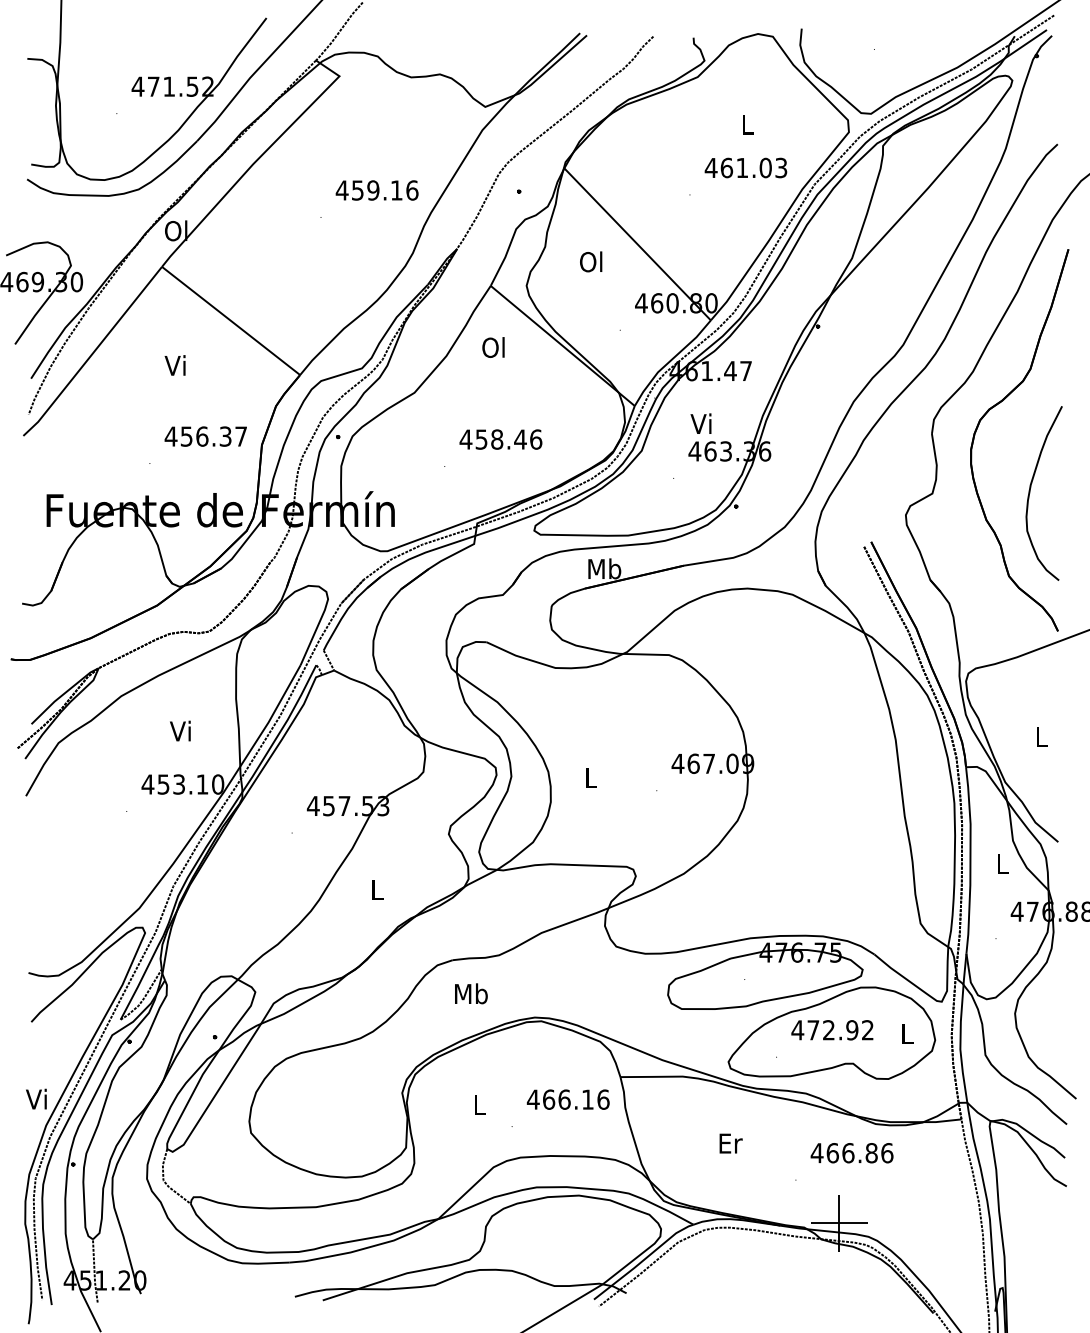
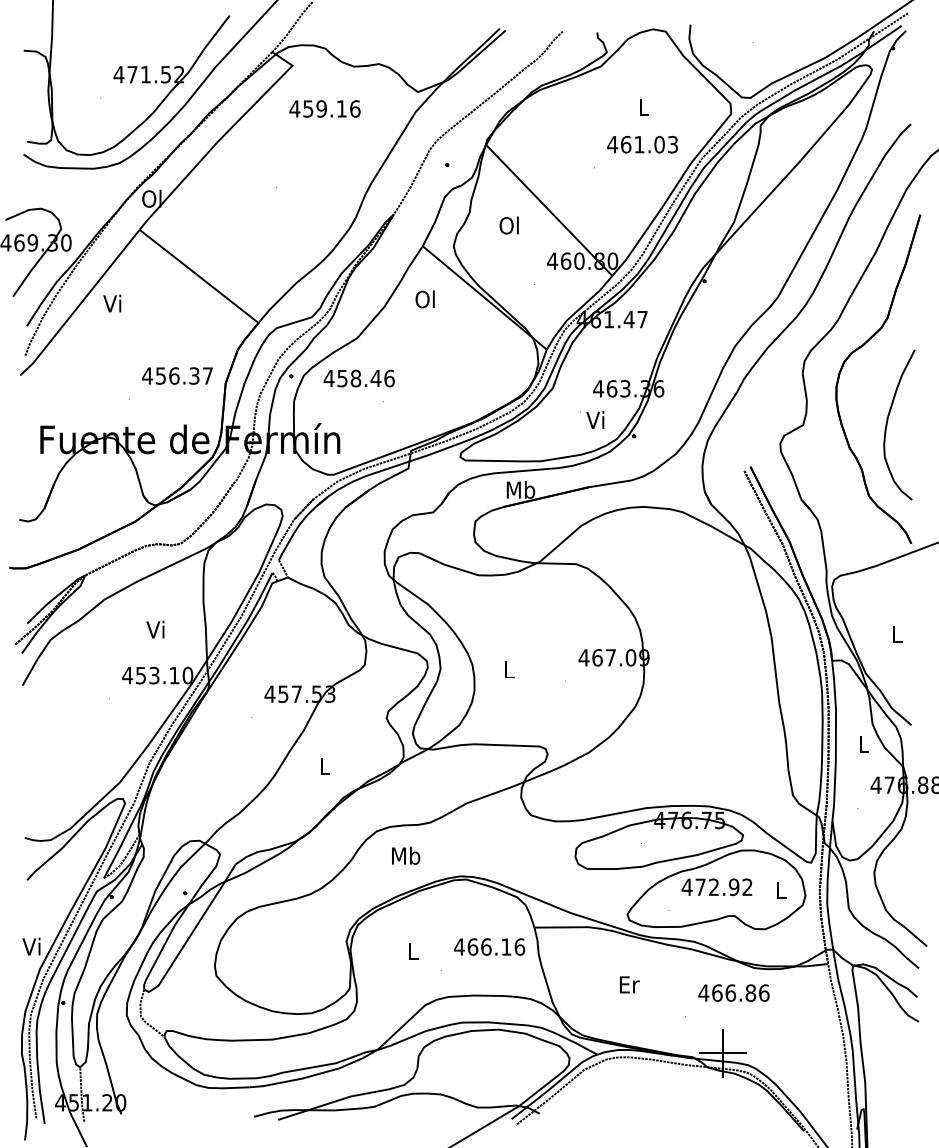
text: (376, 190) -> (324, 108), moved
text: (174, 365) -> (111, 303), moved
text: (700, 423) -> (594, 419), moved
text: (500, 439) -> (358, 378), moved

